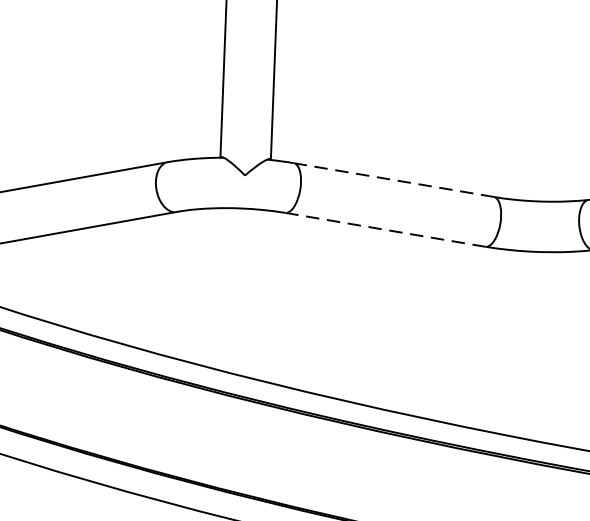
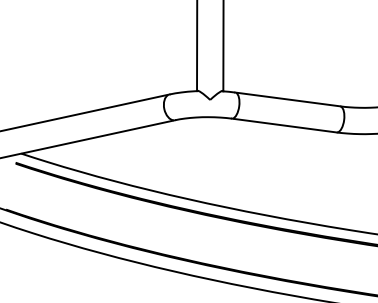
line: (393, 180) -> (287, 99), dashed -> solid
line: (385, 229) -> (284, 125), dashed -> solid

